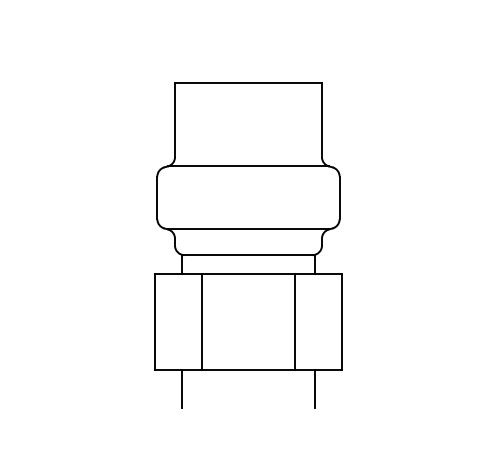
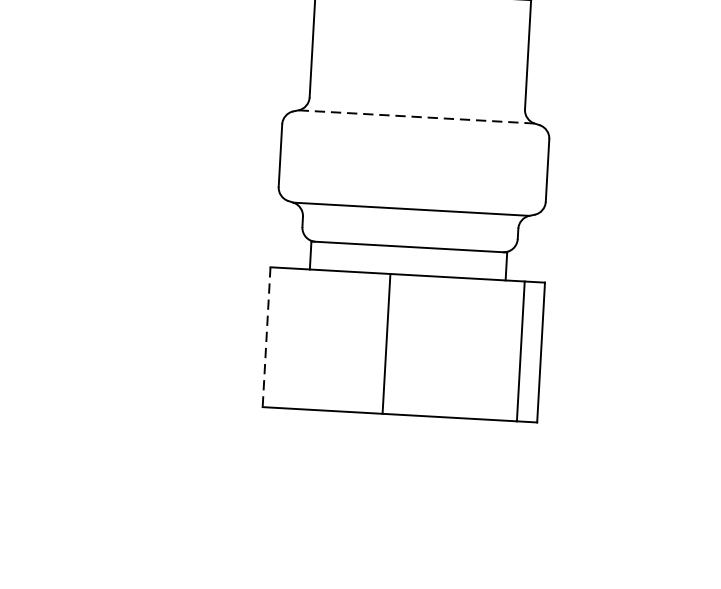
line: (248, 166) -> (416, 117), solid -> dashed
line: (154, 321) -> (266, 336), solid -> dashed
line: (201, 321) -> (386, 343), moved
line: (295, 321) -> (521, 350), moved
line: (181, 388) -> (300, 436), removed
line: (315, 388) -> (496, 447), removed

